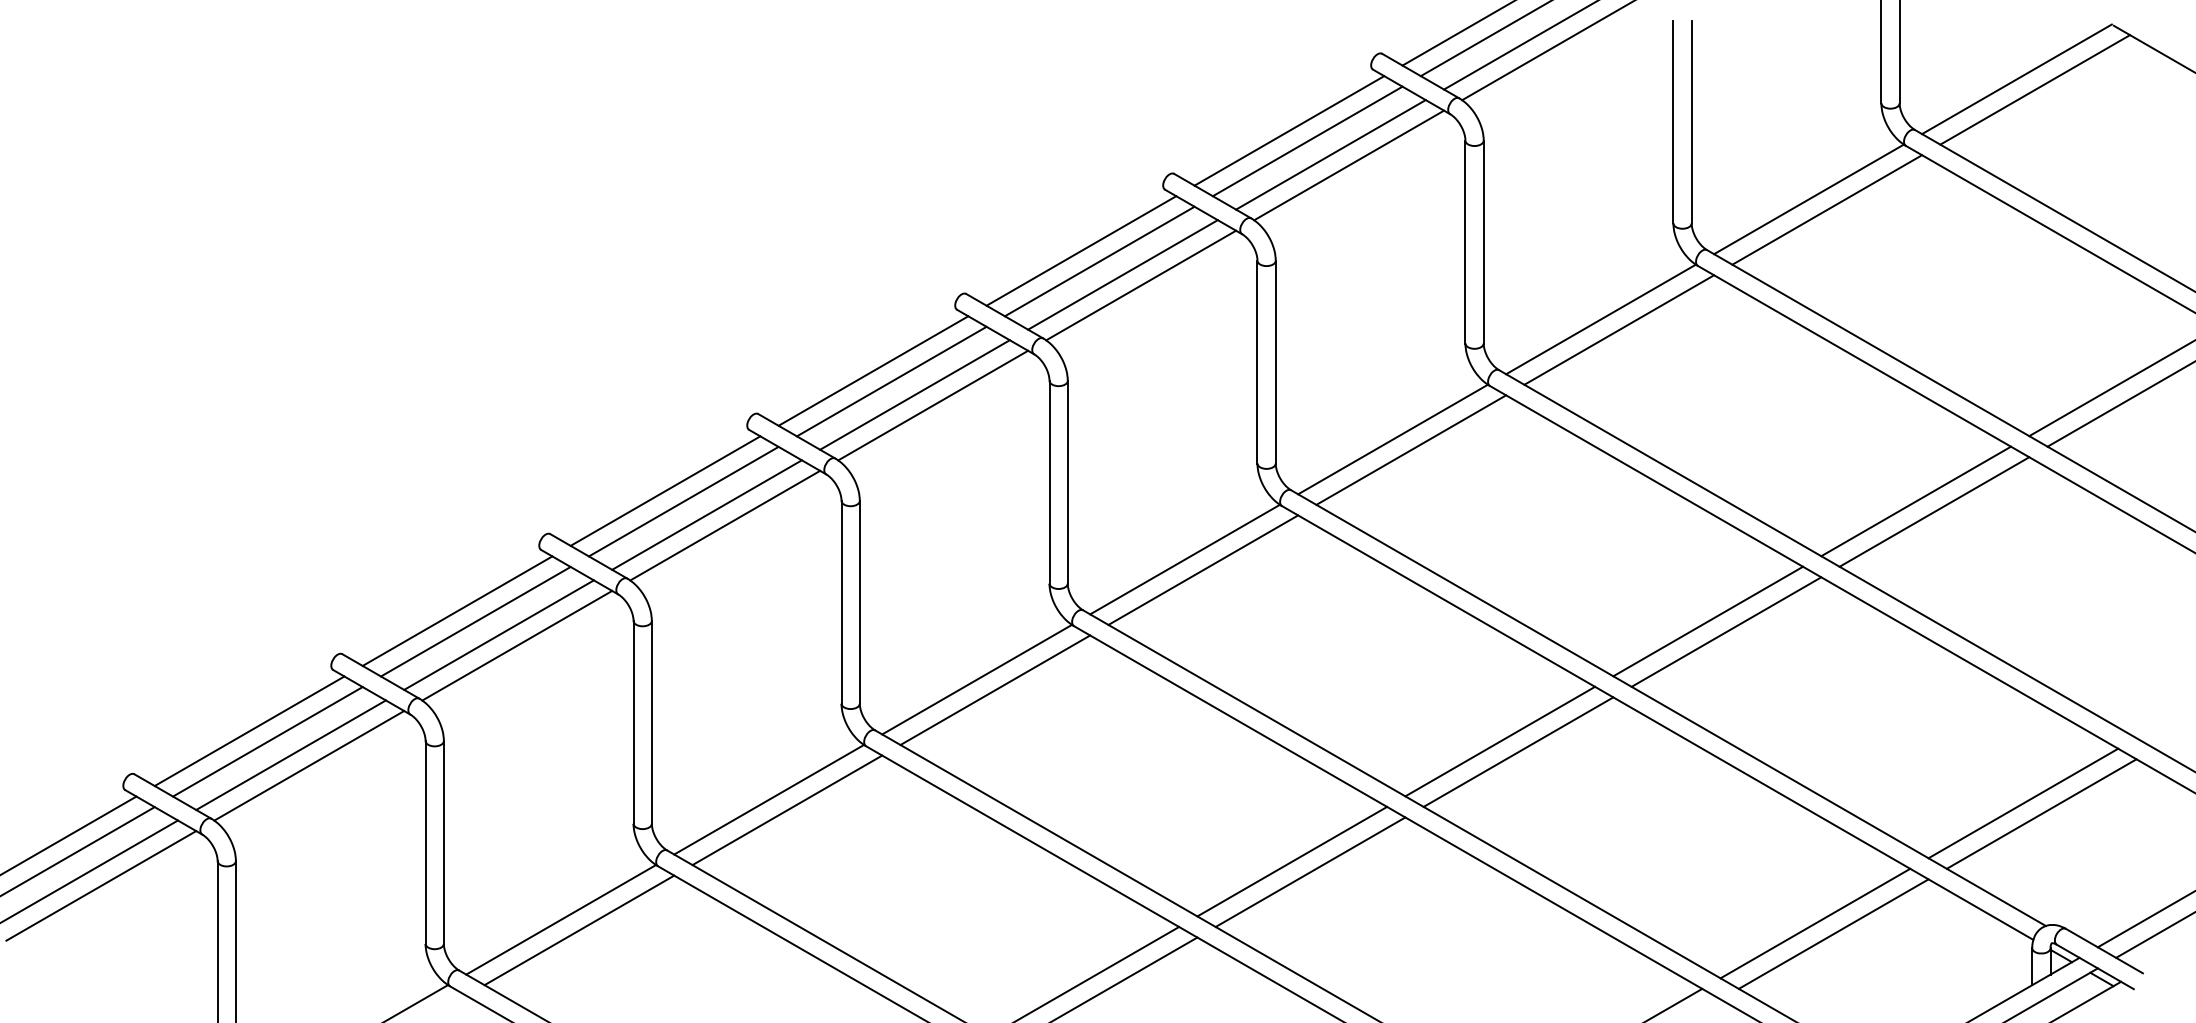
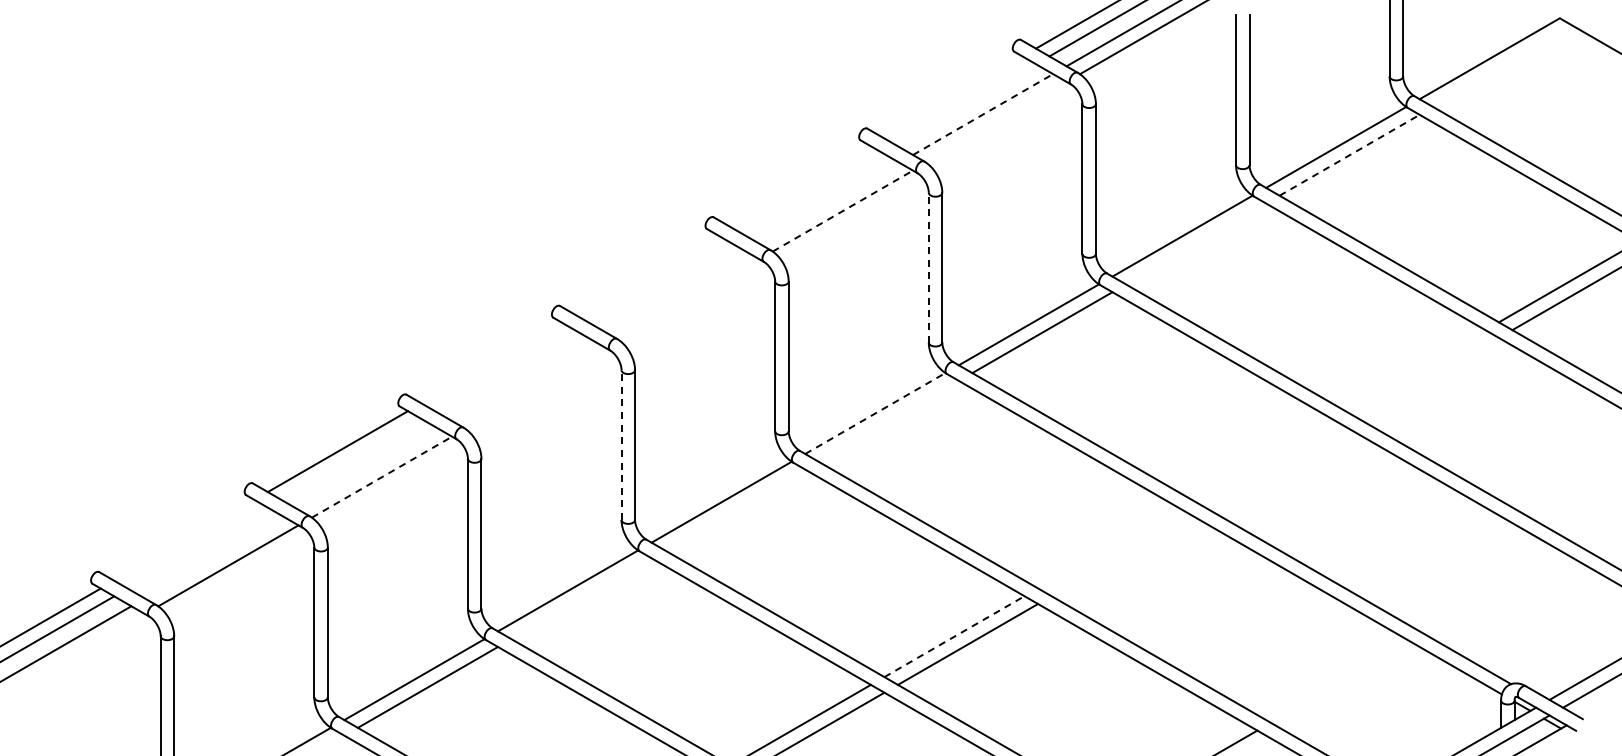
line: (2035, 89) -> (1503, 66), removed
line: (1289, 130) -> (952, 96), removed
line: (1307, 141) -> (965, 104), removed
line: (1331, 154) -> (983, 114), solid -> dashed
line: (1349, 164) -> (996, 121), removed
line: (1827, 210) -> (1349, 155), solid -> dashed
line: (1081, 250) -> (798, 185), removed
line: (1100, 260) -> (812, 192), removed
line: (1123, 273) -> (829, 202), removed
line: (1140, 286) -> (842, 211), solid -> dashed
line: (1618, 329) -> (1195, 243), removed
line: (1257, 361) -> (928, 267), solid -> dashed
line: (873, 370) -> (645, 273), removed
line: (891, 380) -> (658, 281), removed
line: (914, 394) -> (675, 291), removed
line: (933, 405) -> (689, 299), removed
line: (665, 490) -> (491, 362), removed
line: (683, 501) -> (504, 370), removed
line: (1916, 501) -> (1415, 370), removed
line: (1933, 510) -> (1428, 377), removed
line: (707, 514) -> (522, 380), removed
line: (725, 524) -> (535, 387), removed
line: (1185, 559) -> (875, 413), solid -> dashed
line: (1202, 569) -> (888, 420), removed
line: (841, 602) -> (621, 445), solid -> dashed
line: (475, 620) -> (351, 458), removed
line: (1707, 620) -> (1261, 458), removed
line: (1726, 631) -> (1275, 466), removed
line: (498, 634) -> (368, 468), removed
line: (517, 646) -> (382, 477), solid -> dashed
line: (995, 689) -> (735, 509), removed
line: (249, 730) -> (184, 539), removed
line: (267, 740) -> (197, 547), removed
line: (1500, 740) -> (1108, 547), removed
line: (1518, 751) -> (1121, 555), removed
line: (290, 754) -> (214, 557), removed
line: (2023, 803) -> (1494, 593), removed
line: (787, 810) -> (581, 598), removed
line: (2042, 814) -> (1508, 601), removed
line: (1292, 861) -> (954, 636), solid -> dashed
line: (100, 885) -> (74, 654), removed
line: (1814, 922) -> (1340, 681), removed
line: (1833, 933) -> (1354, 689), removed

